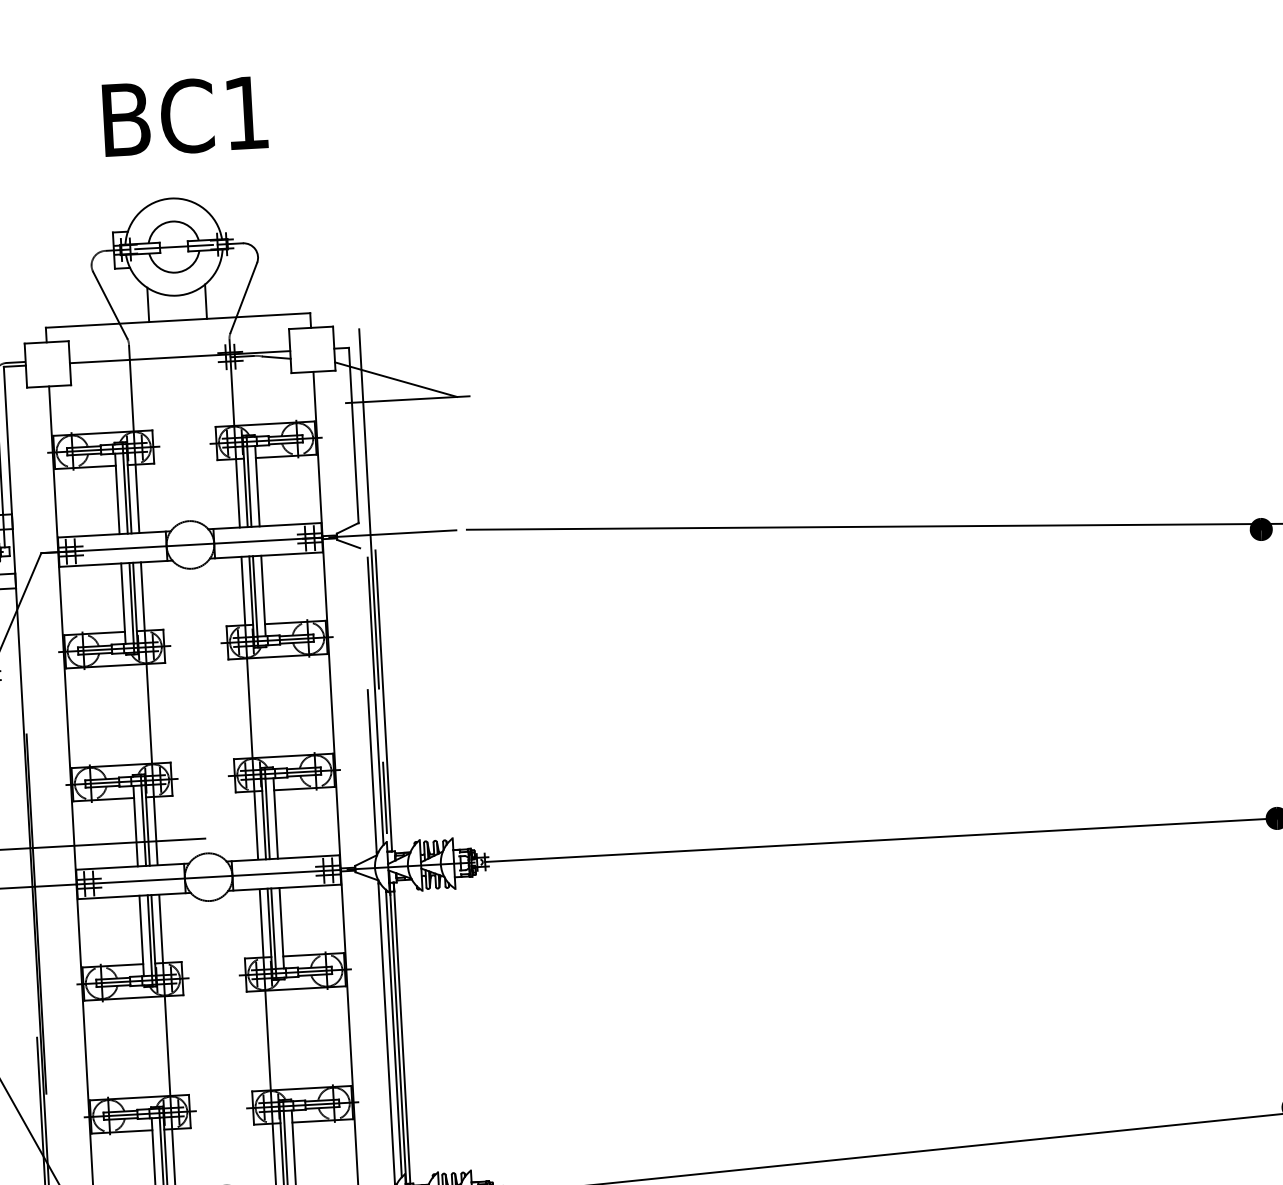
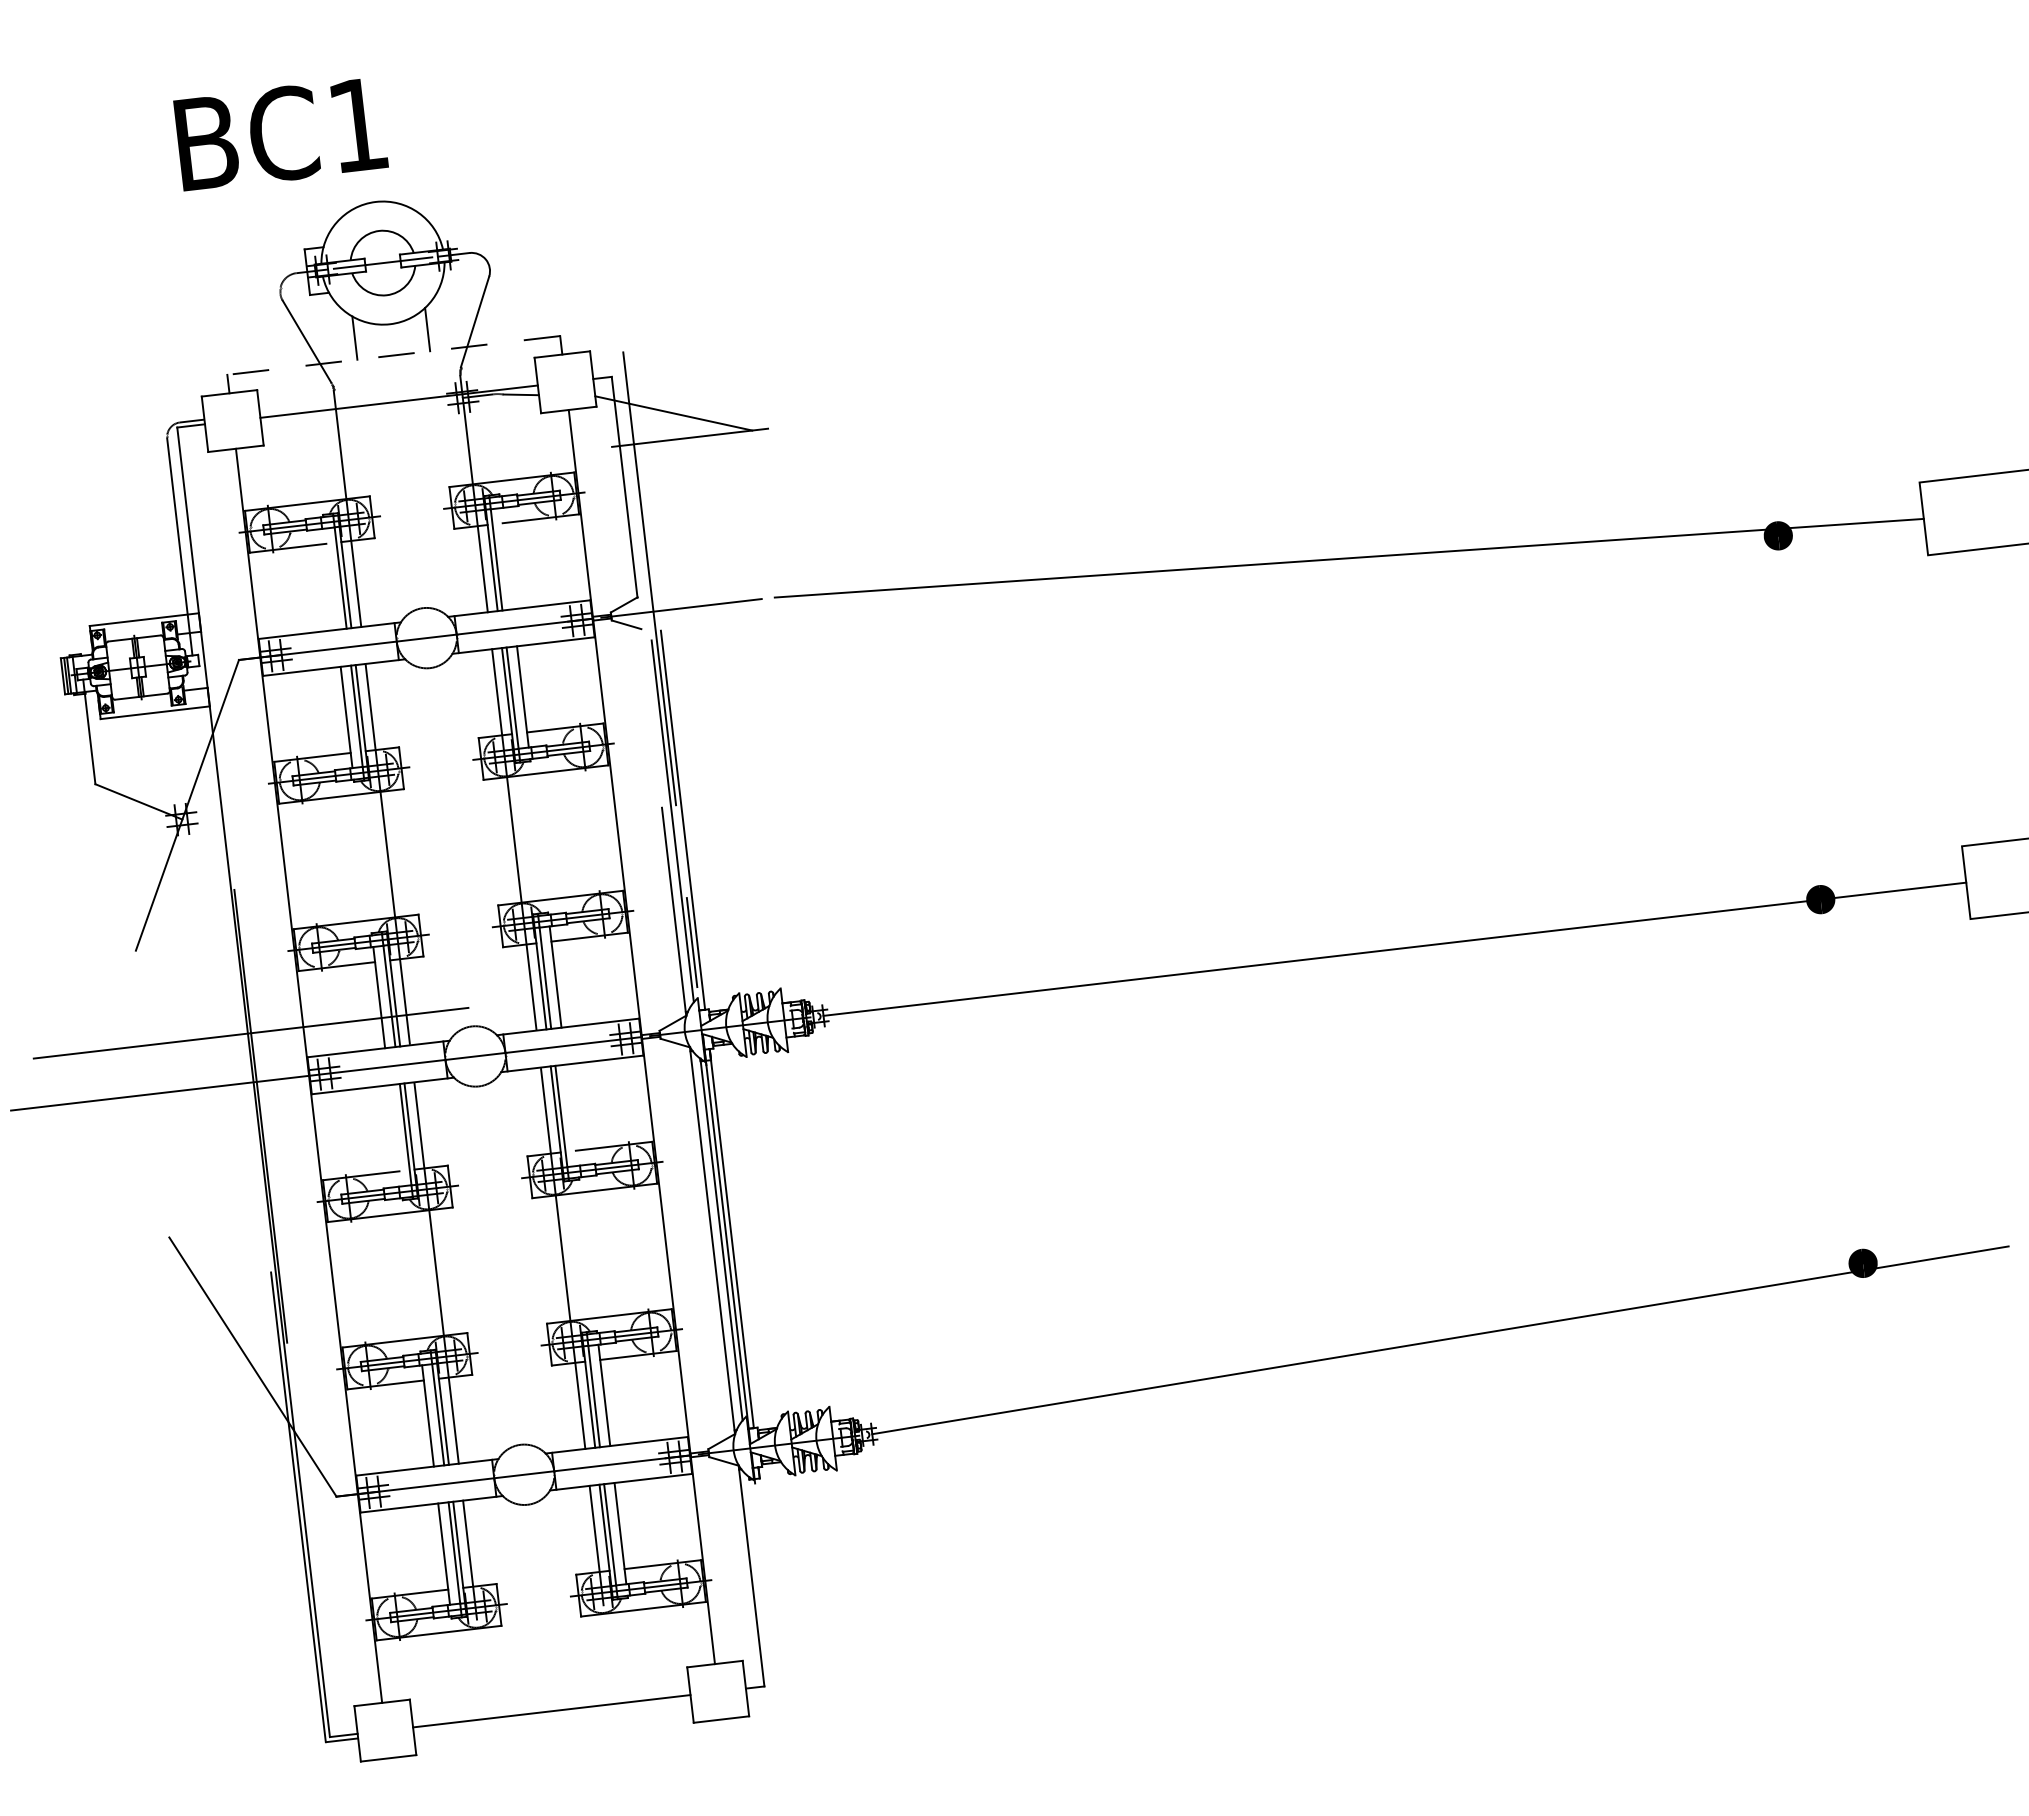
text: (184, 117) -> (280, 135), moved
line: (177, 320) -> (393, 355), solid -> dashed
line: (257, 486) -> (506, 558), removed
line: (117, 493) -> (330, 578), removed
line: (281, 927) -> (571, 1114), removed
line: (141, 935) -> (395, 1135), removed

